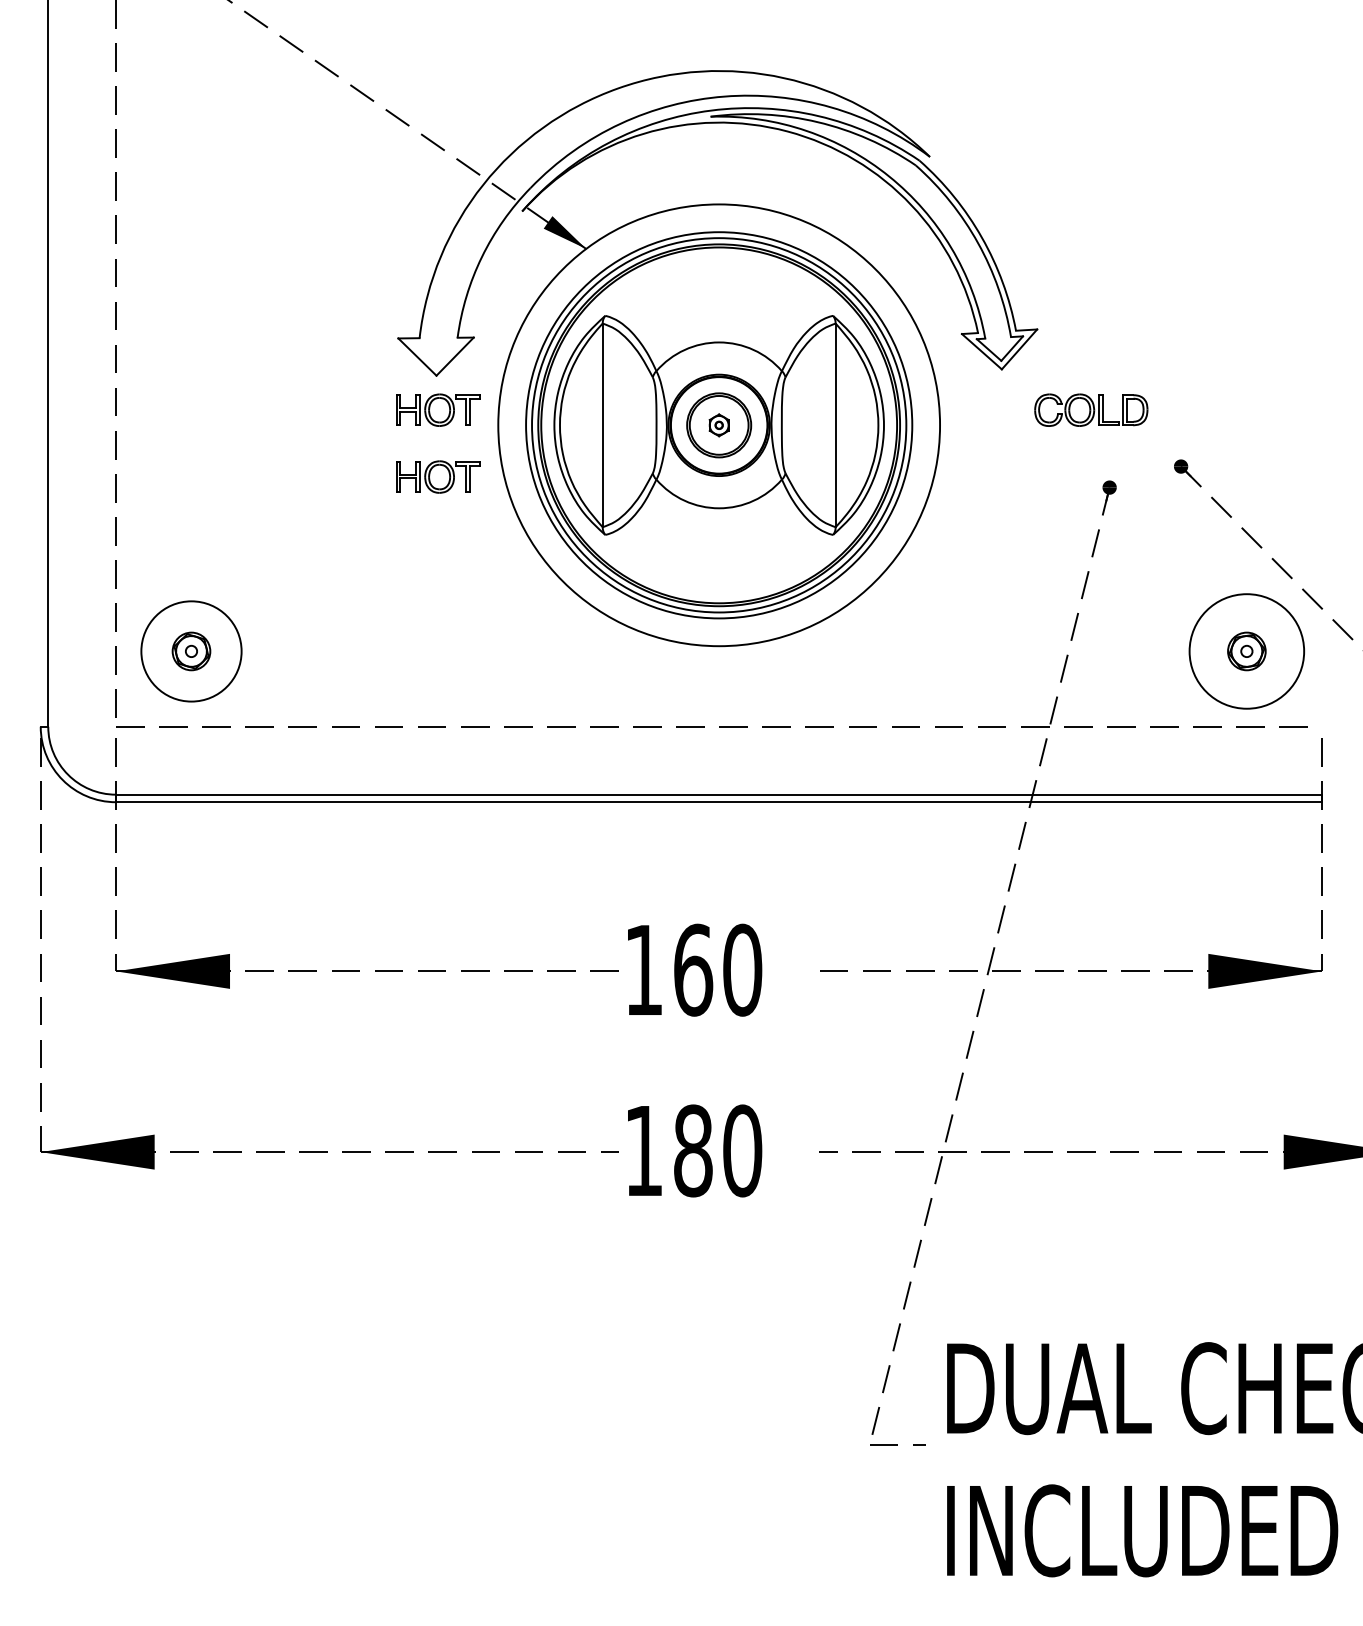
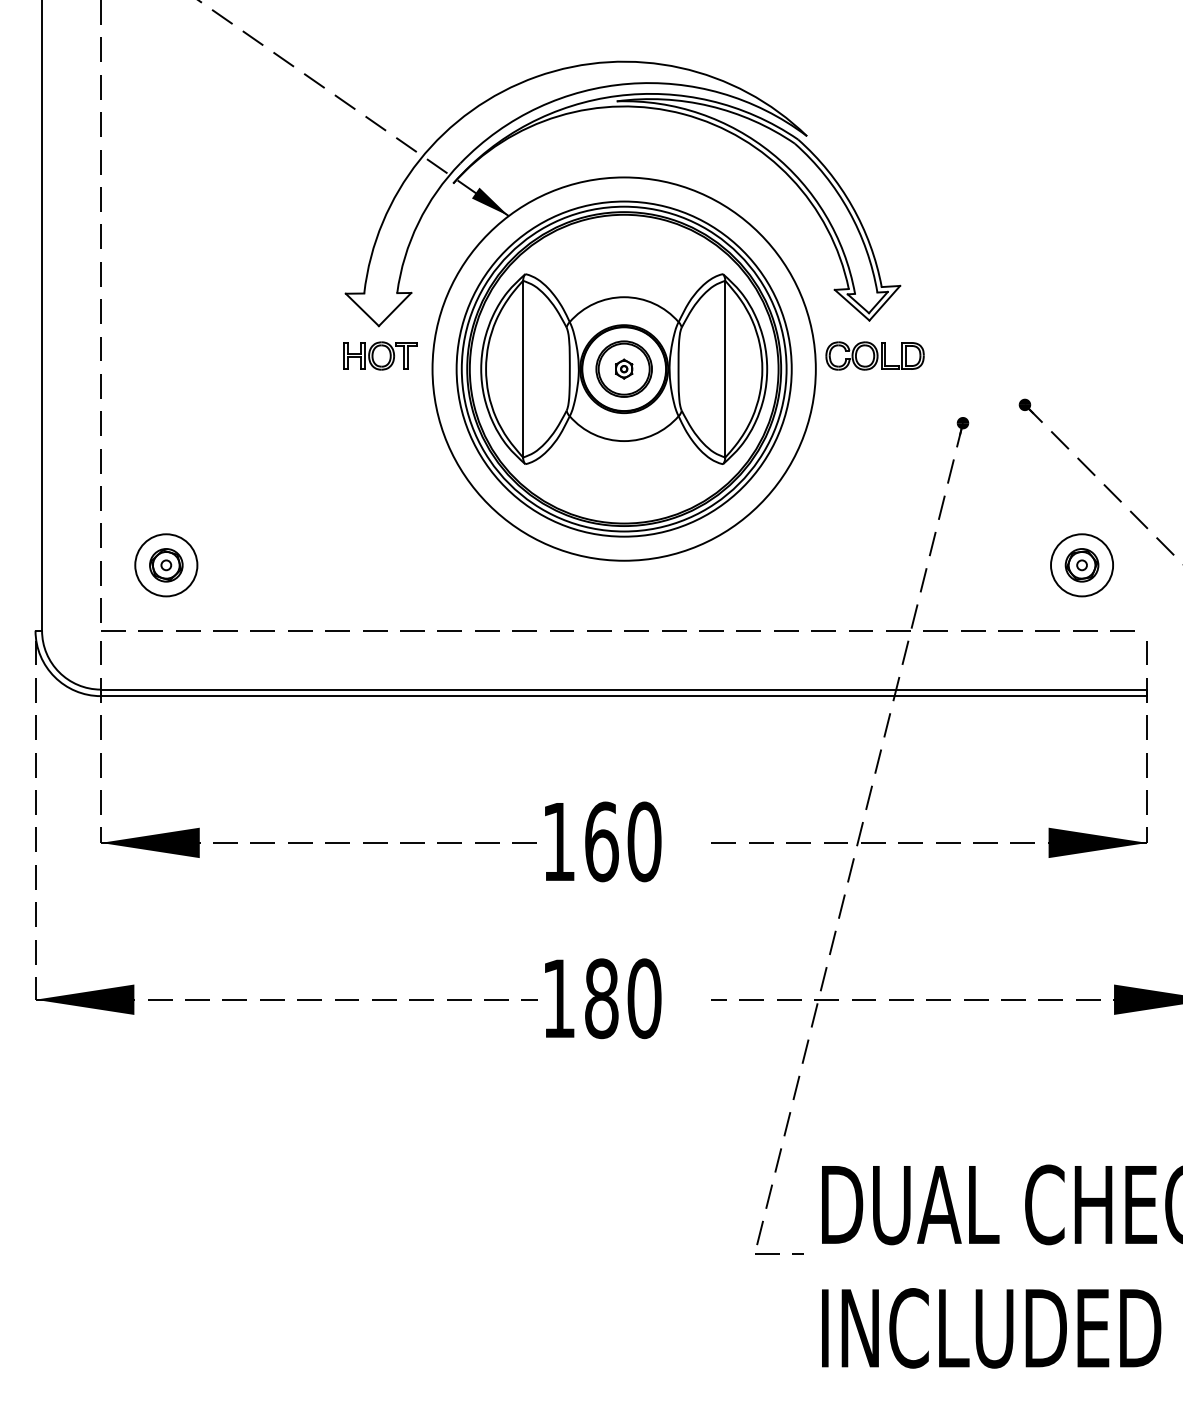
part: (1090, 409) -> (874, 355), moved
part: (438, 476) -> (380, 413), removed
circle: (191, 651) -> (166, 565), size x0.71
circle: (1247, 651) -> (1082, 565), size x0.62

